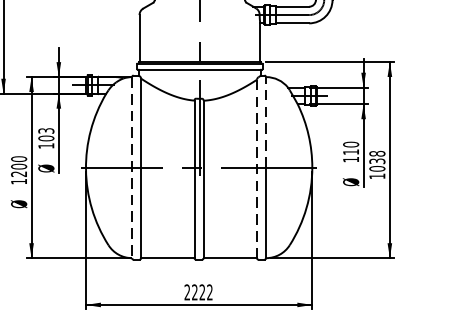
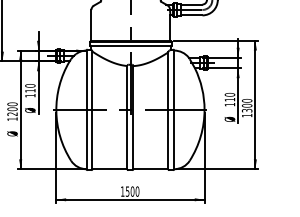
line: (266, 122) -> (174, 80), dashed -> solid
text: (46, 134) -> (30, 88), 103 -> 110
text: (377, 160) -> (247, 105), 1038 -> 1300
line: (132, 168) -> (86, 110), dashed -> solid
line: (257, 170) -> (168, 111), dashed -> solid
text: (197, 292) -> (129, 191), 2222 -> 1500

